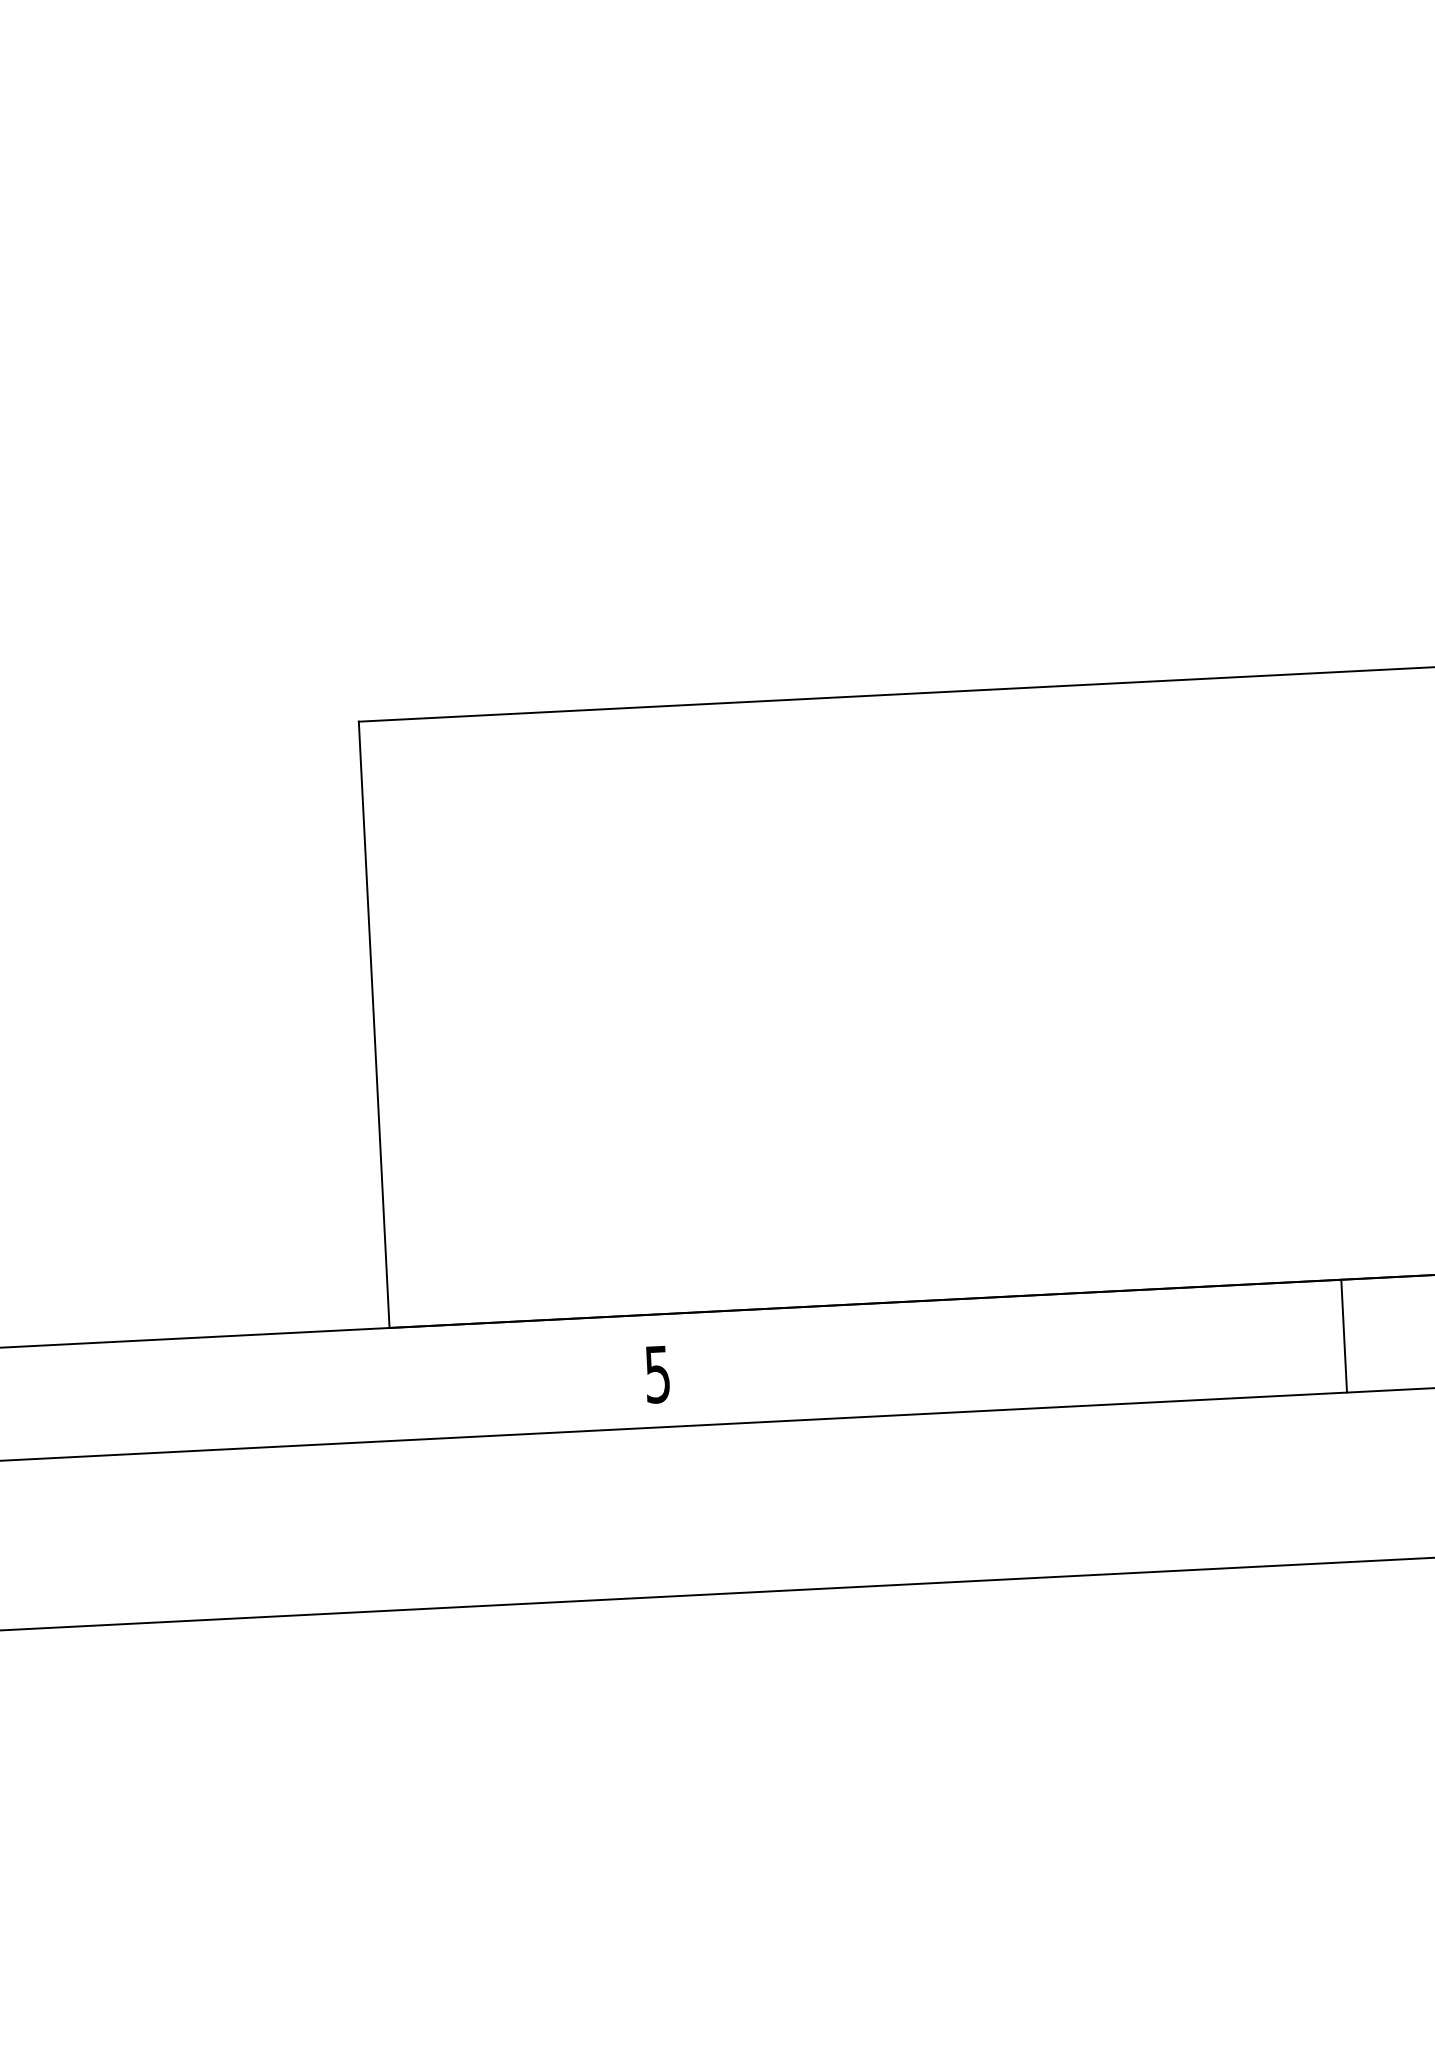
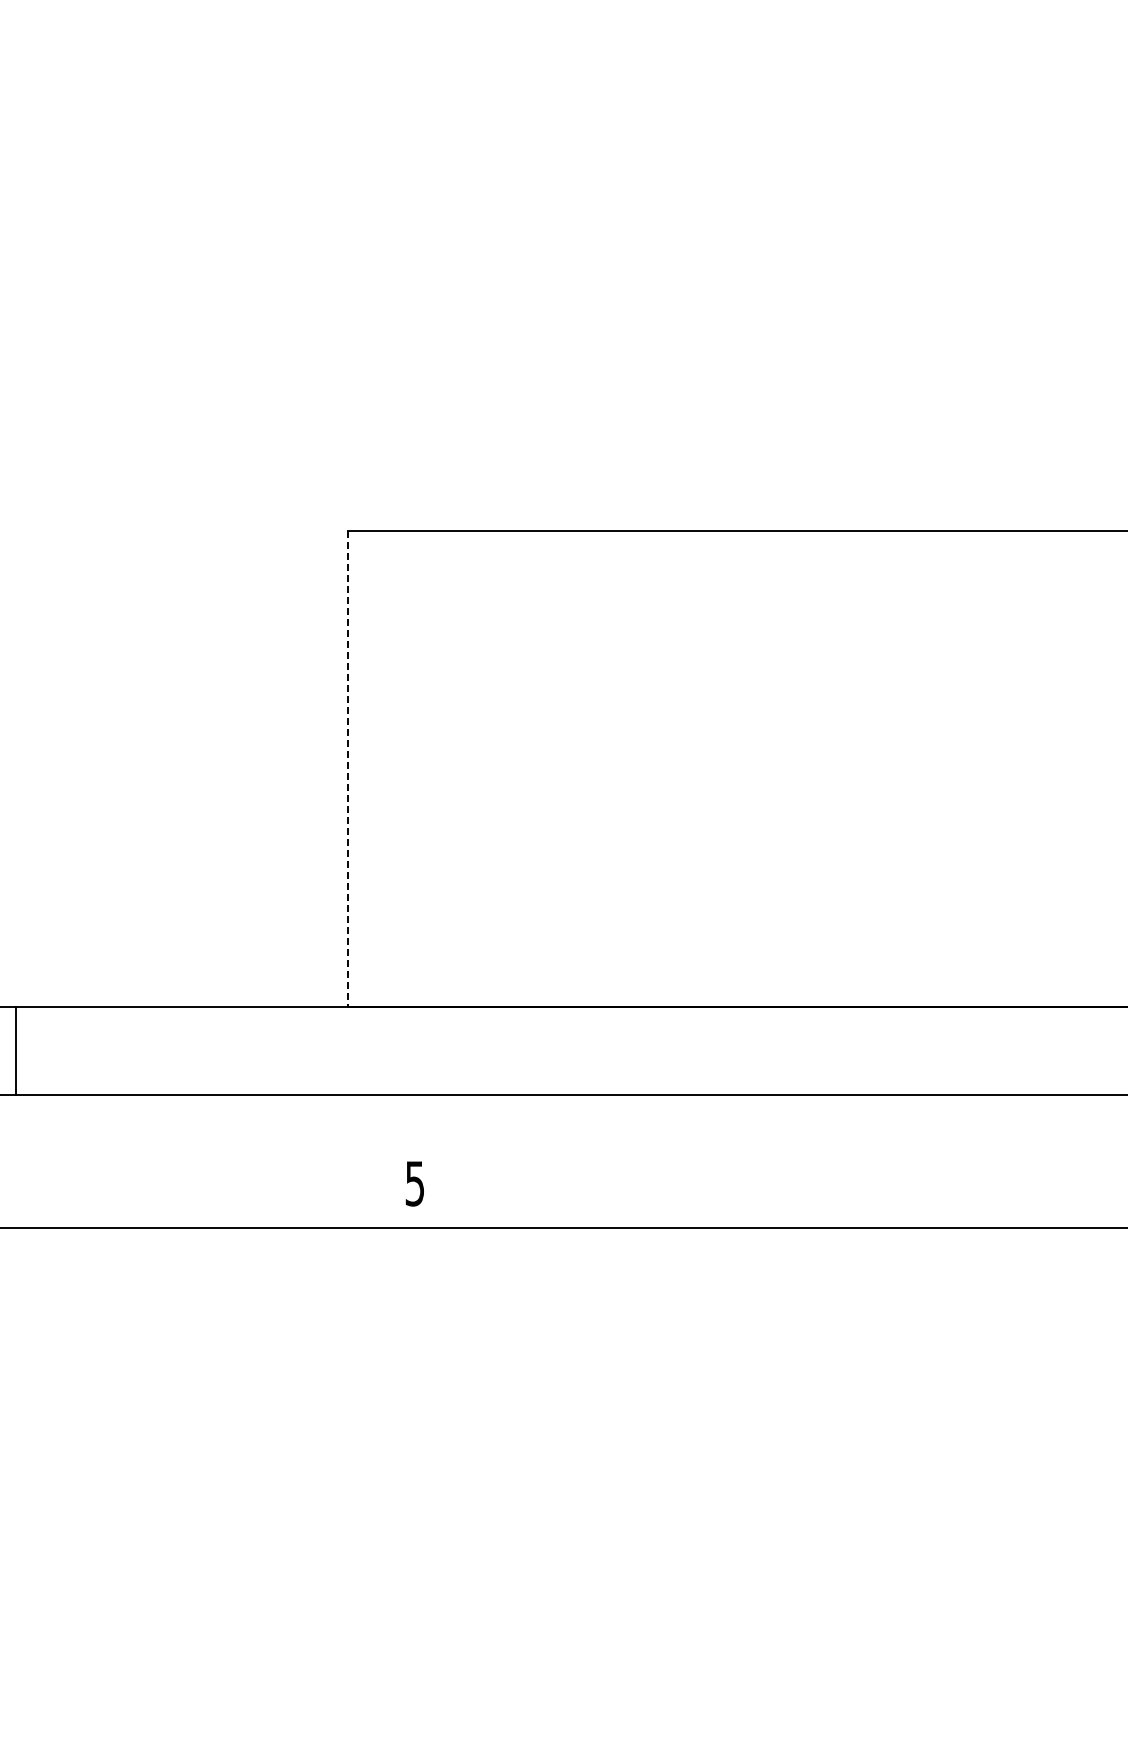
line: (374, 1024) -> (348, 768), solid -> dashed
line: (1343, 1335) -> (1094, 1050), removed
text: (657, 1374) -> (414, 1183), moved

